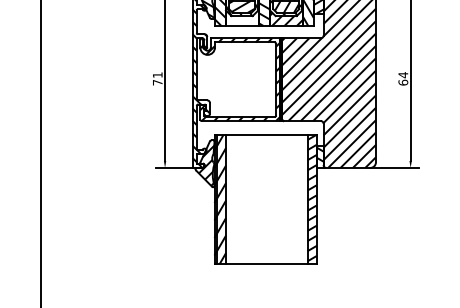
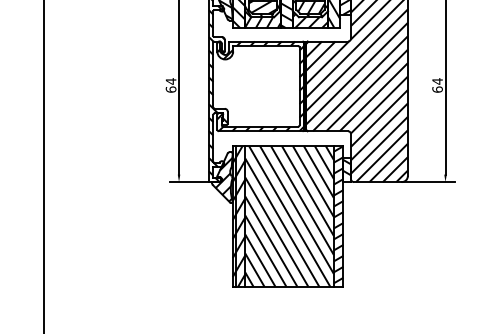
hatch: (241, 14) -> (261, 15), added
text: (157, 78) -> (170, 85), 71 -> 64
hatch: (266, 199) -> (289, 216), added

